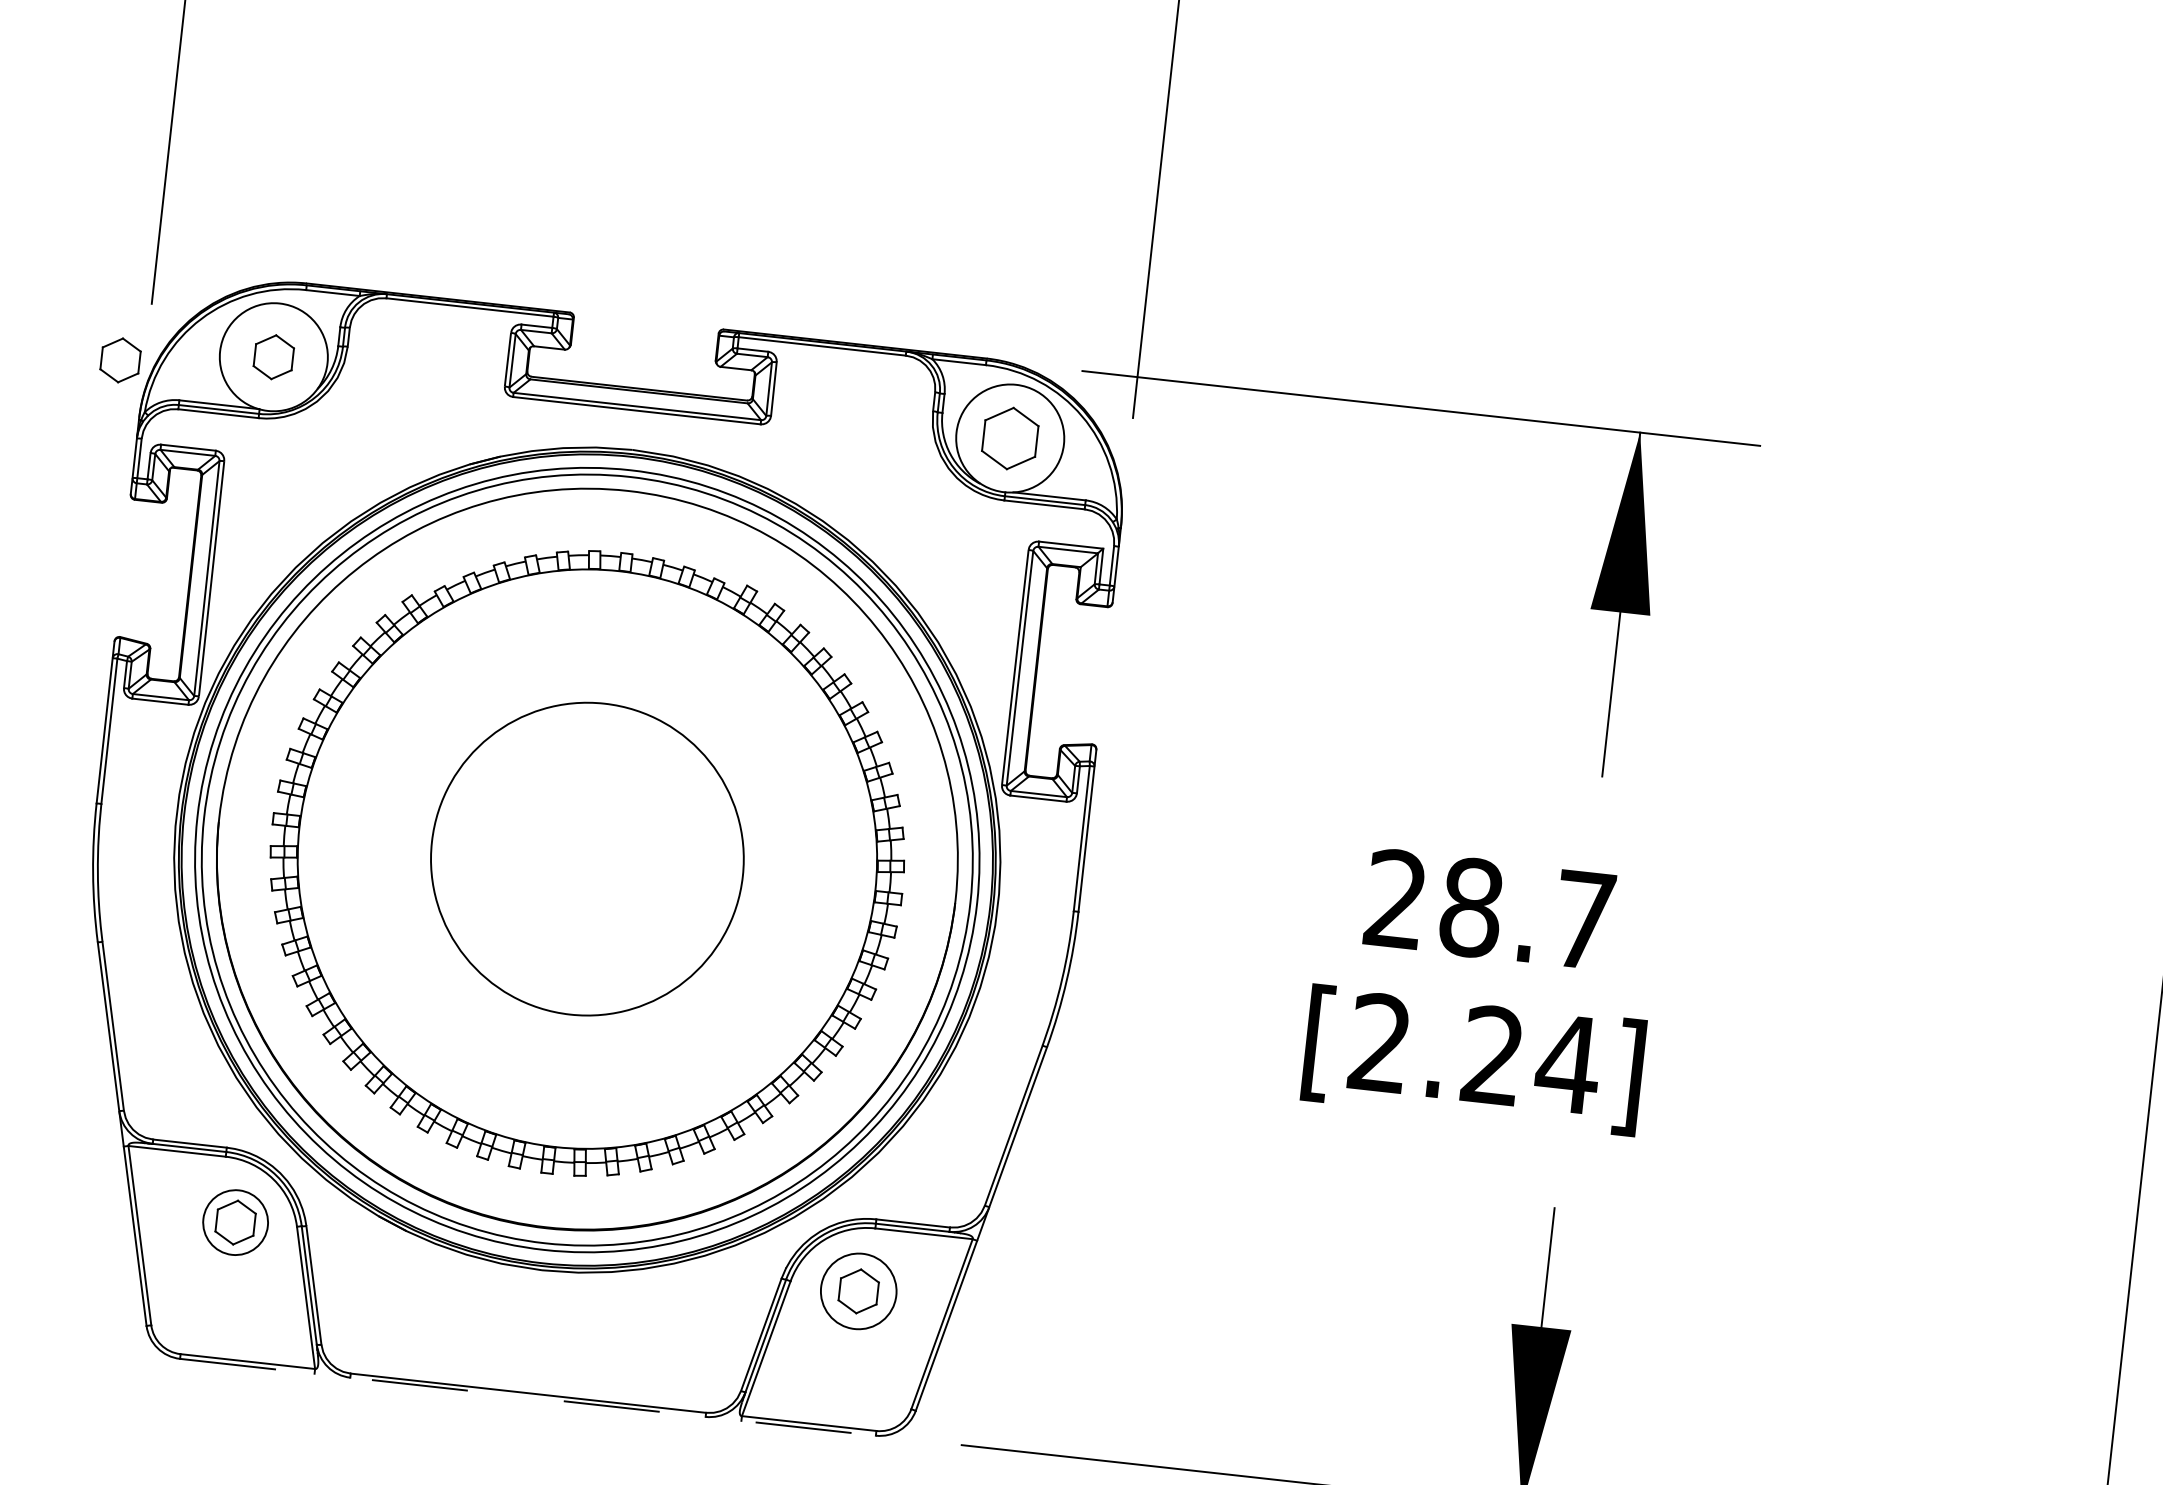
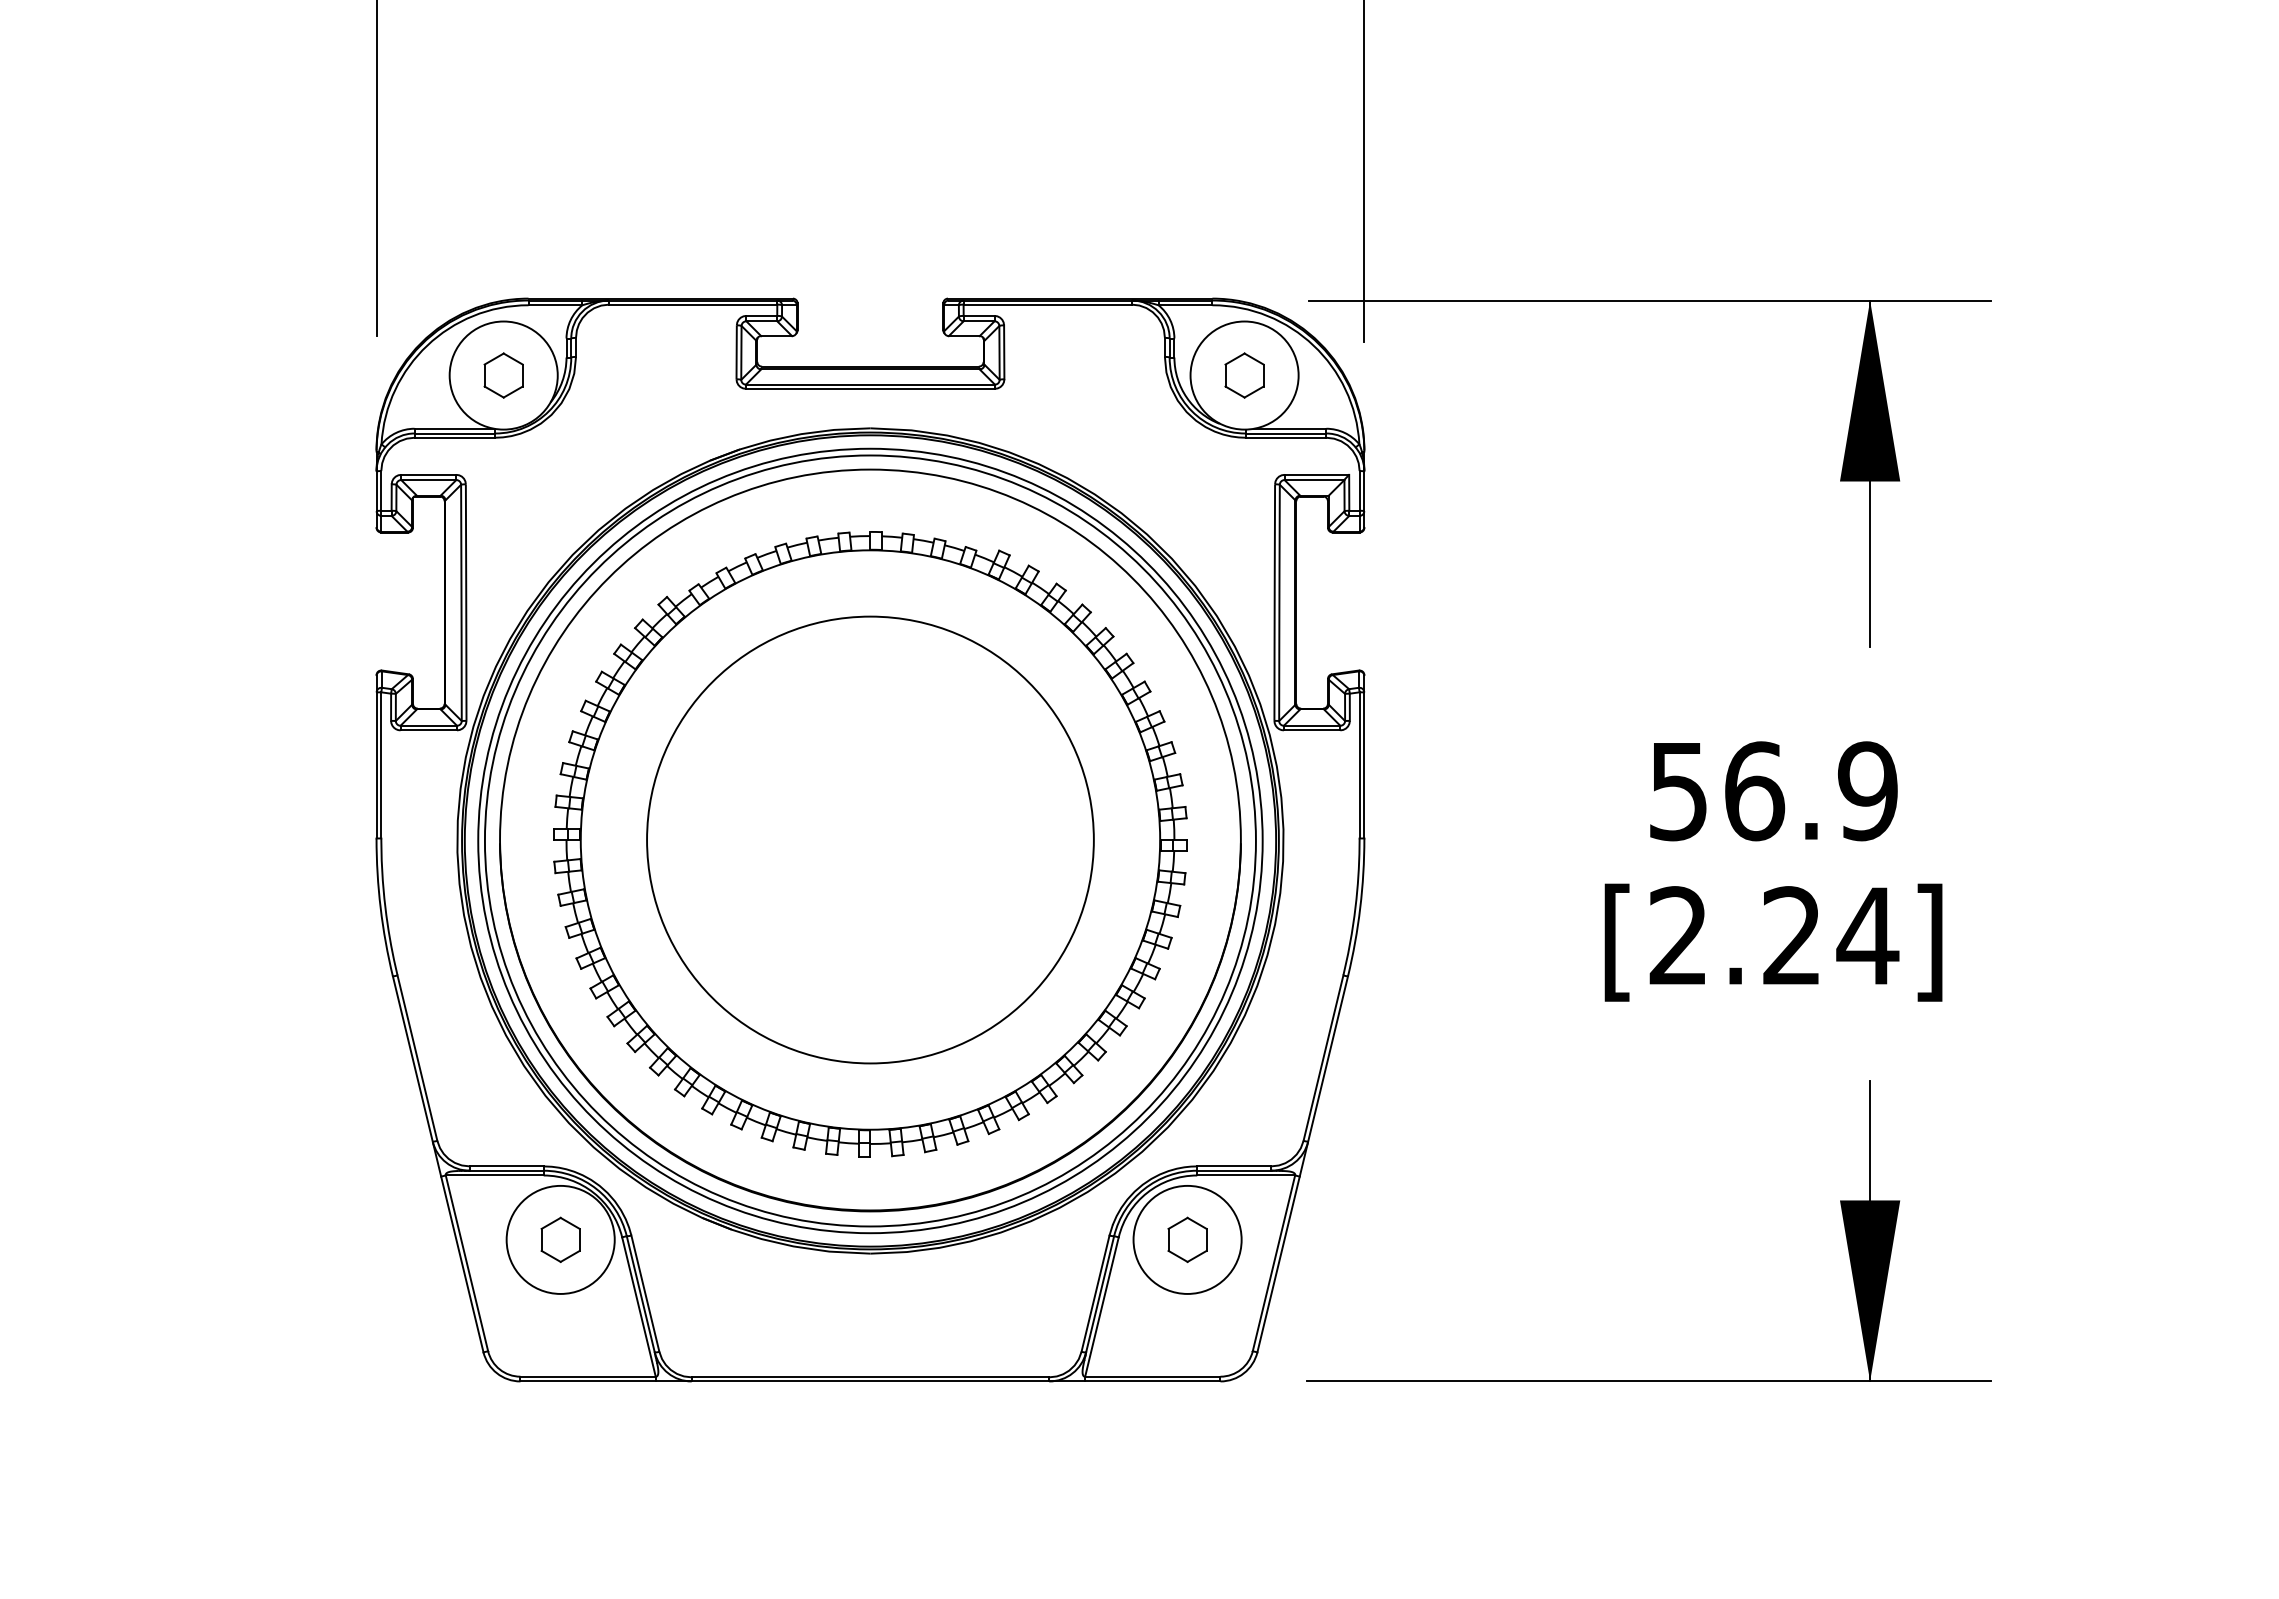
part: (120, 360) -> (351, 395), removed
part: (1010, 438) -> (1244, 375), size x0.71
circle: (587, 858) -> (870, 839), size x1.43
text: (1490, 910) -> (1773, 791), 28.7 -> 56.9
circle: (235, 1222) -> (560, 1239), size x1.67
circle: (858, 1290) -> (1187, 1239), size x1.43
line: (528, 1397) -> (870, 1381), dashed -> solid

